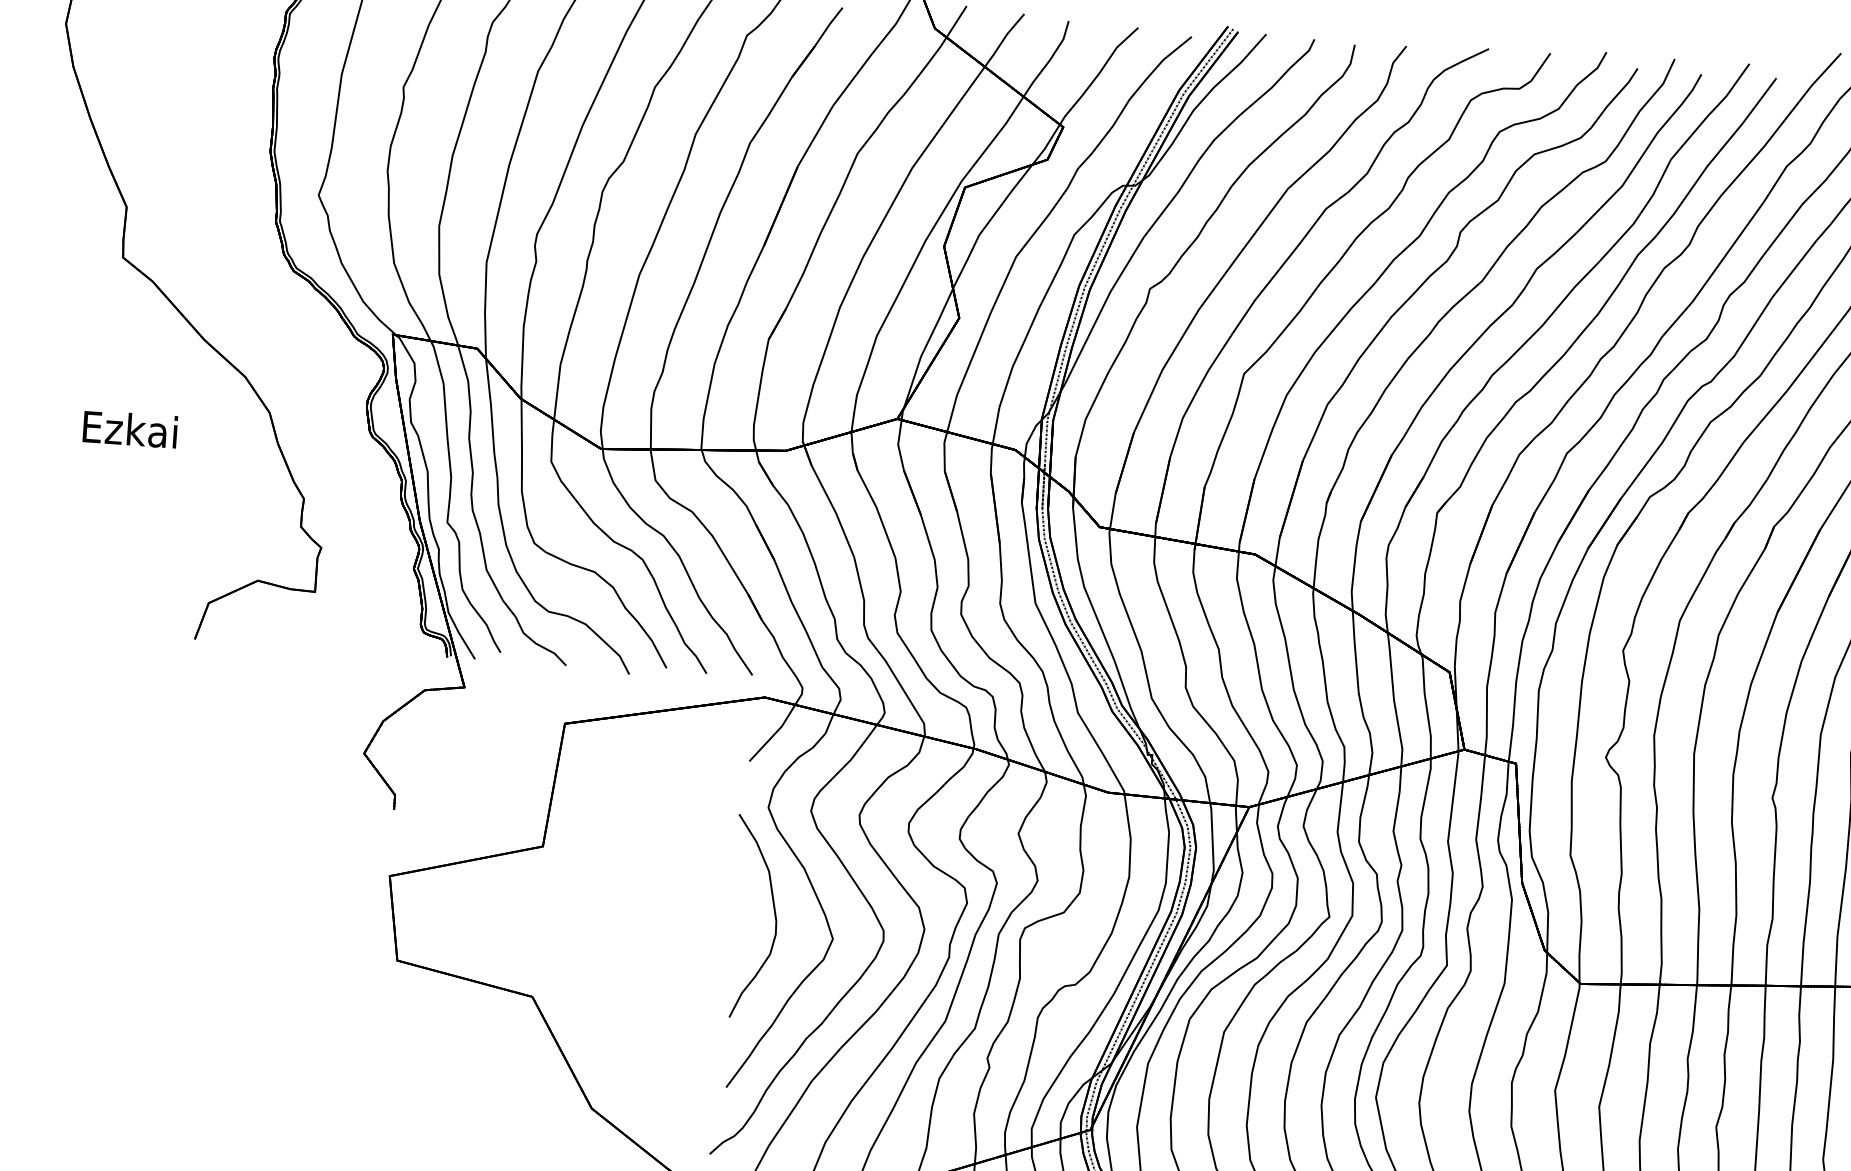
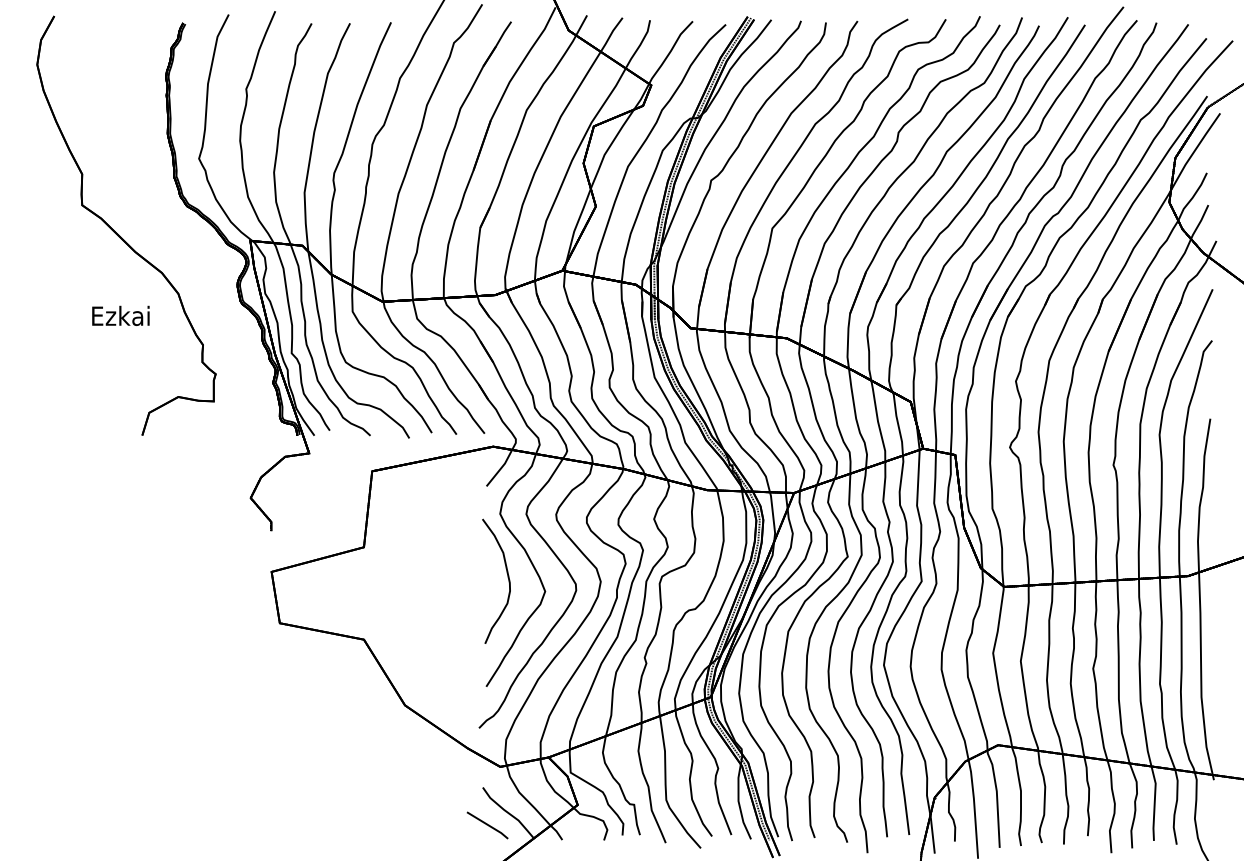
text: (129, 428) -> (120, 315), moved

